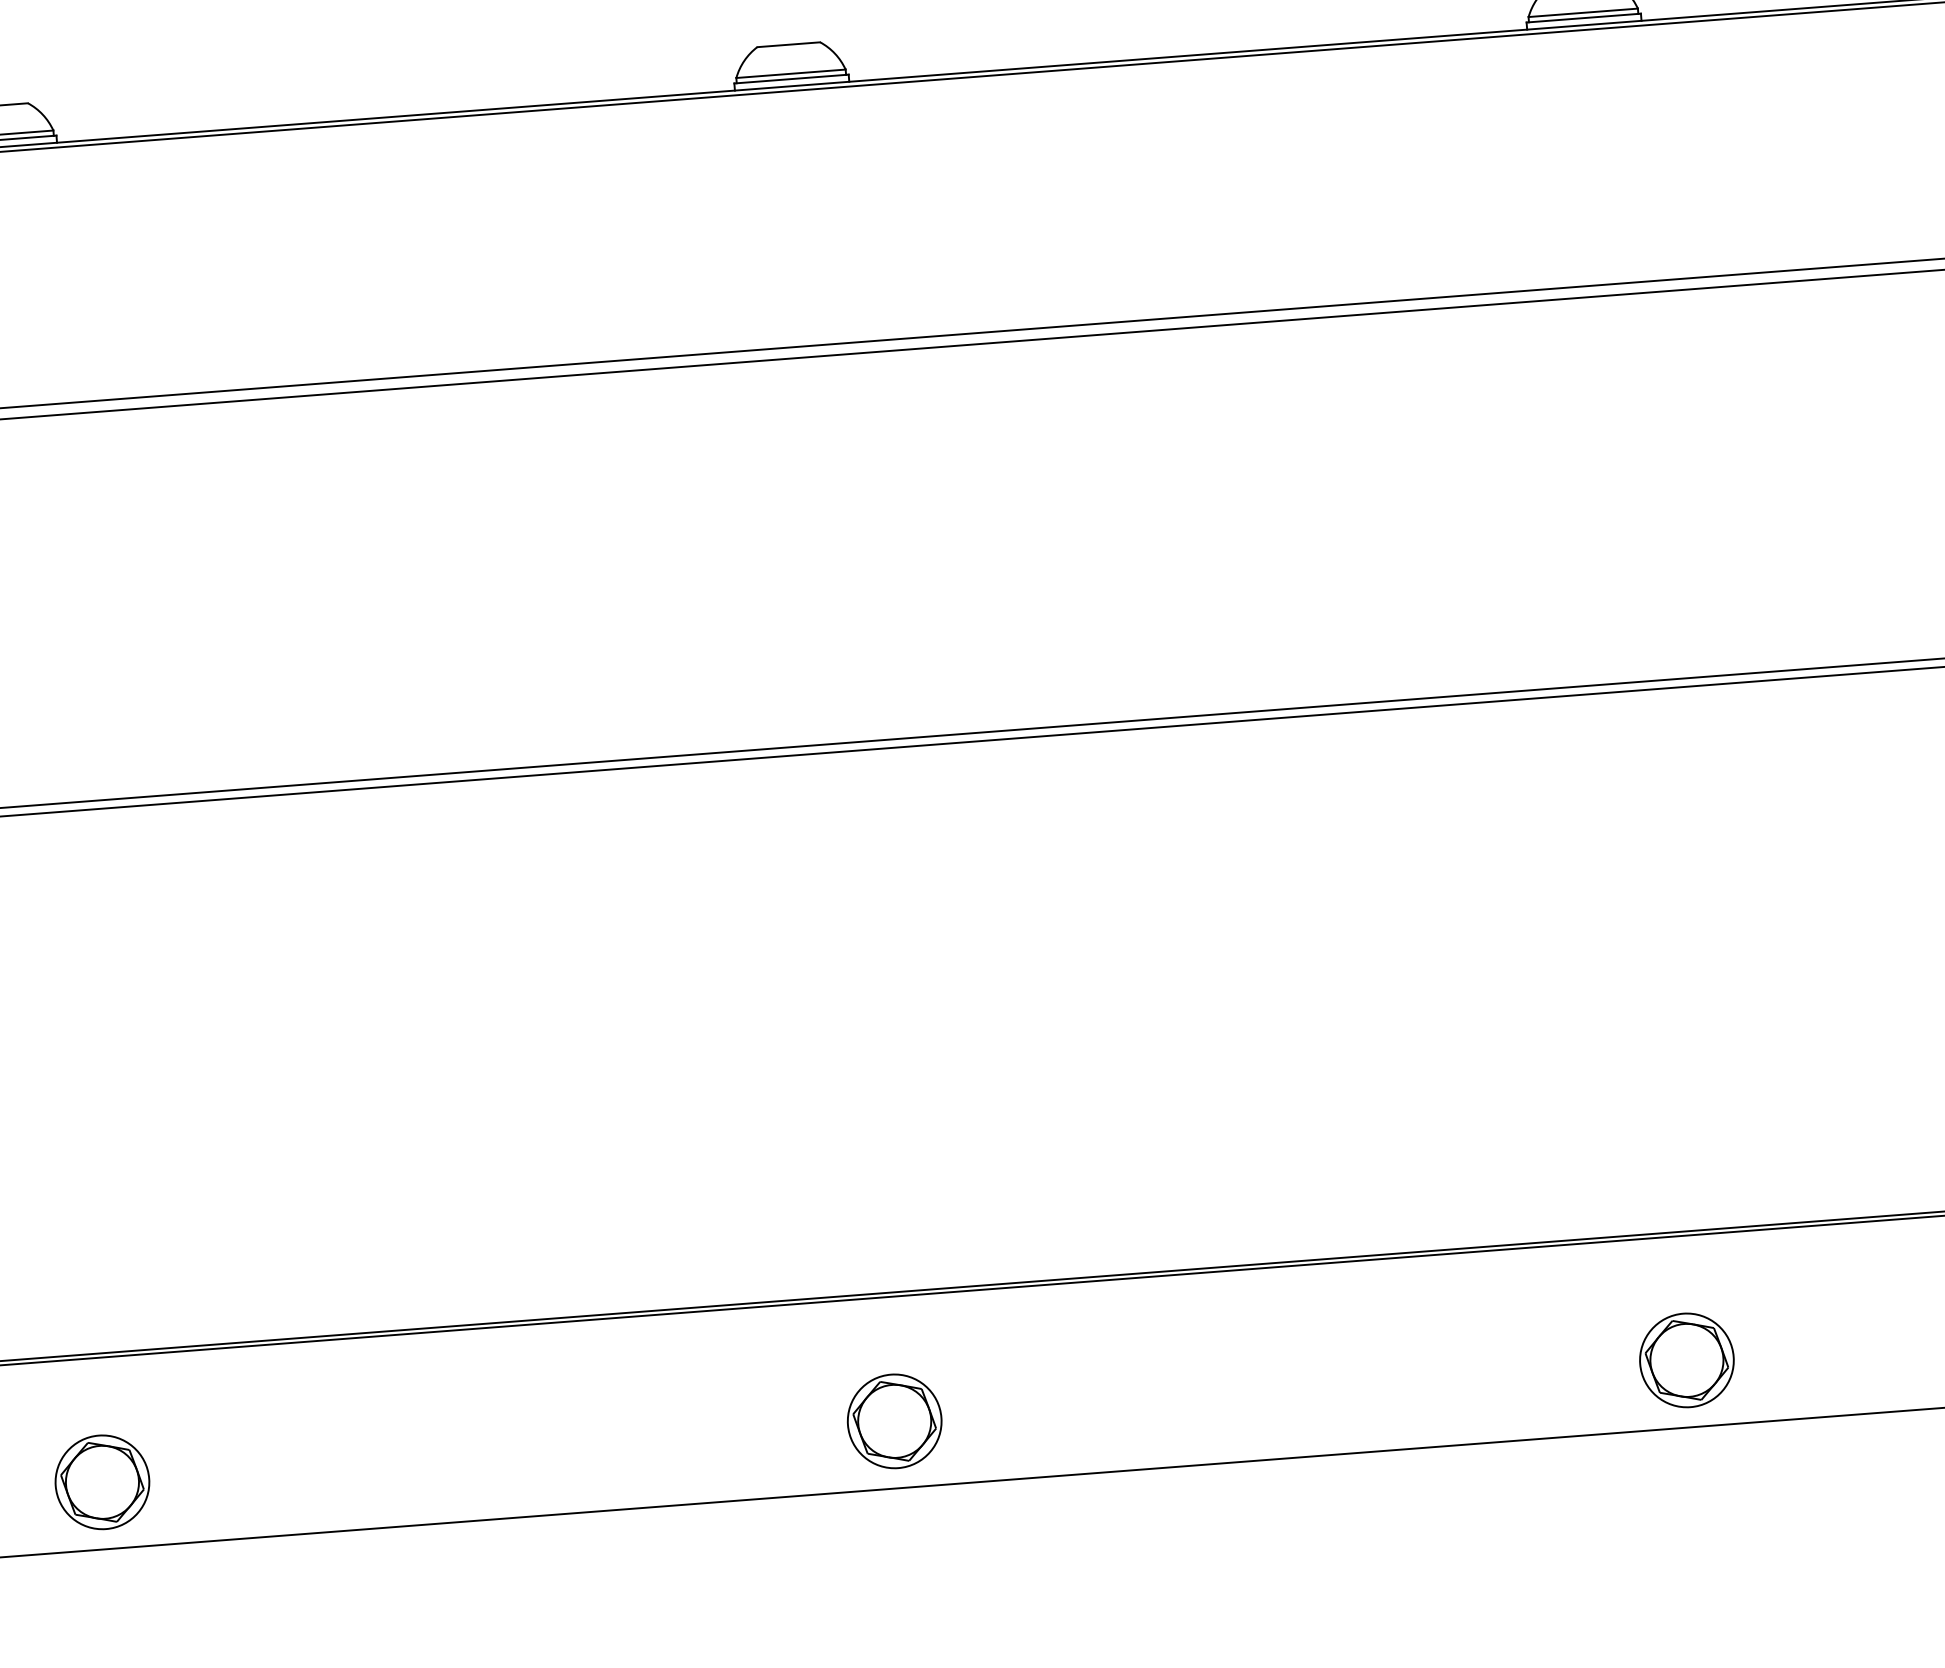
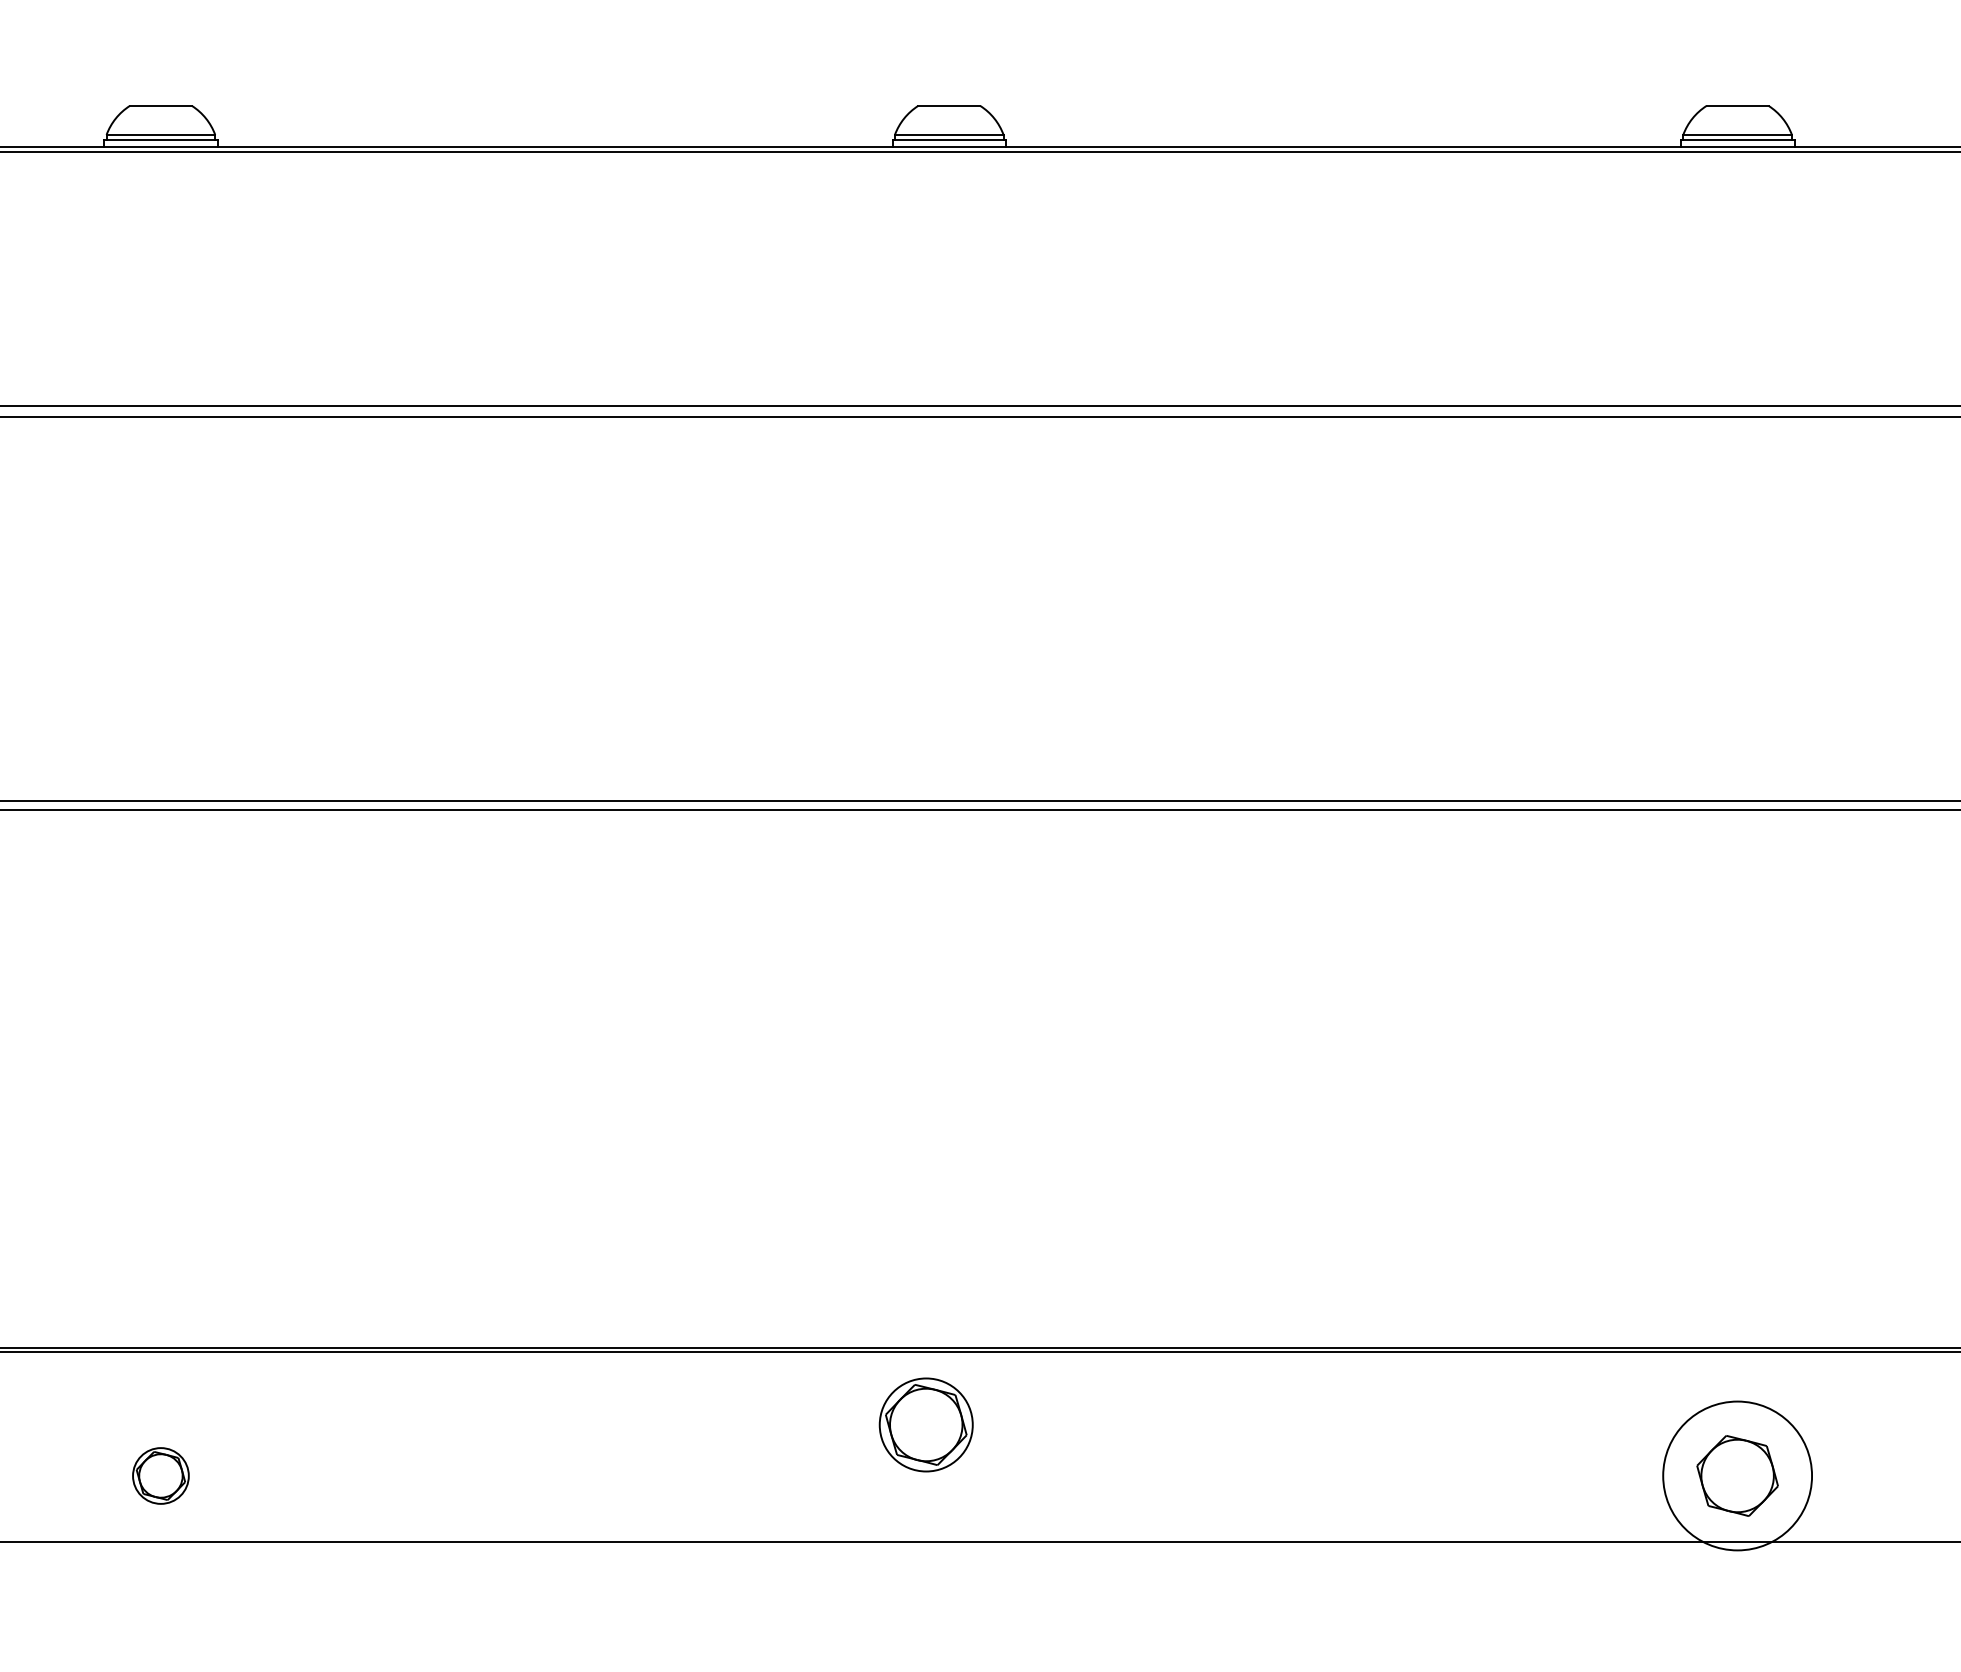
circle: (1686, 1359) -> (1737, 1475), size x1.6
part: (893, 1420) -> (925, 1424), moved
part: (102, 1481) -> (160, 1475), size x0.6

